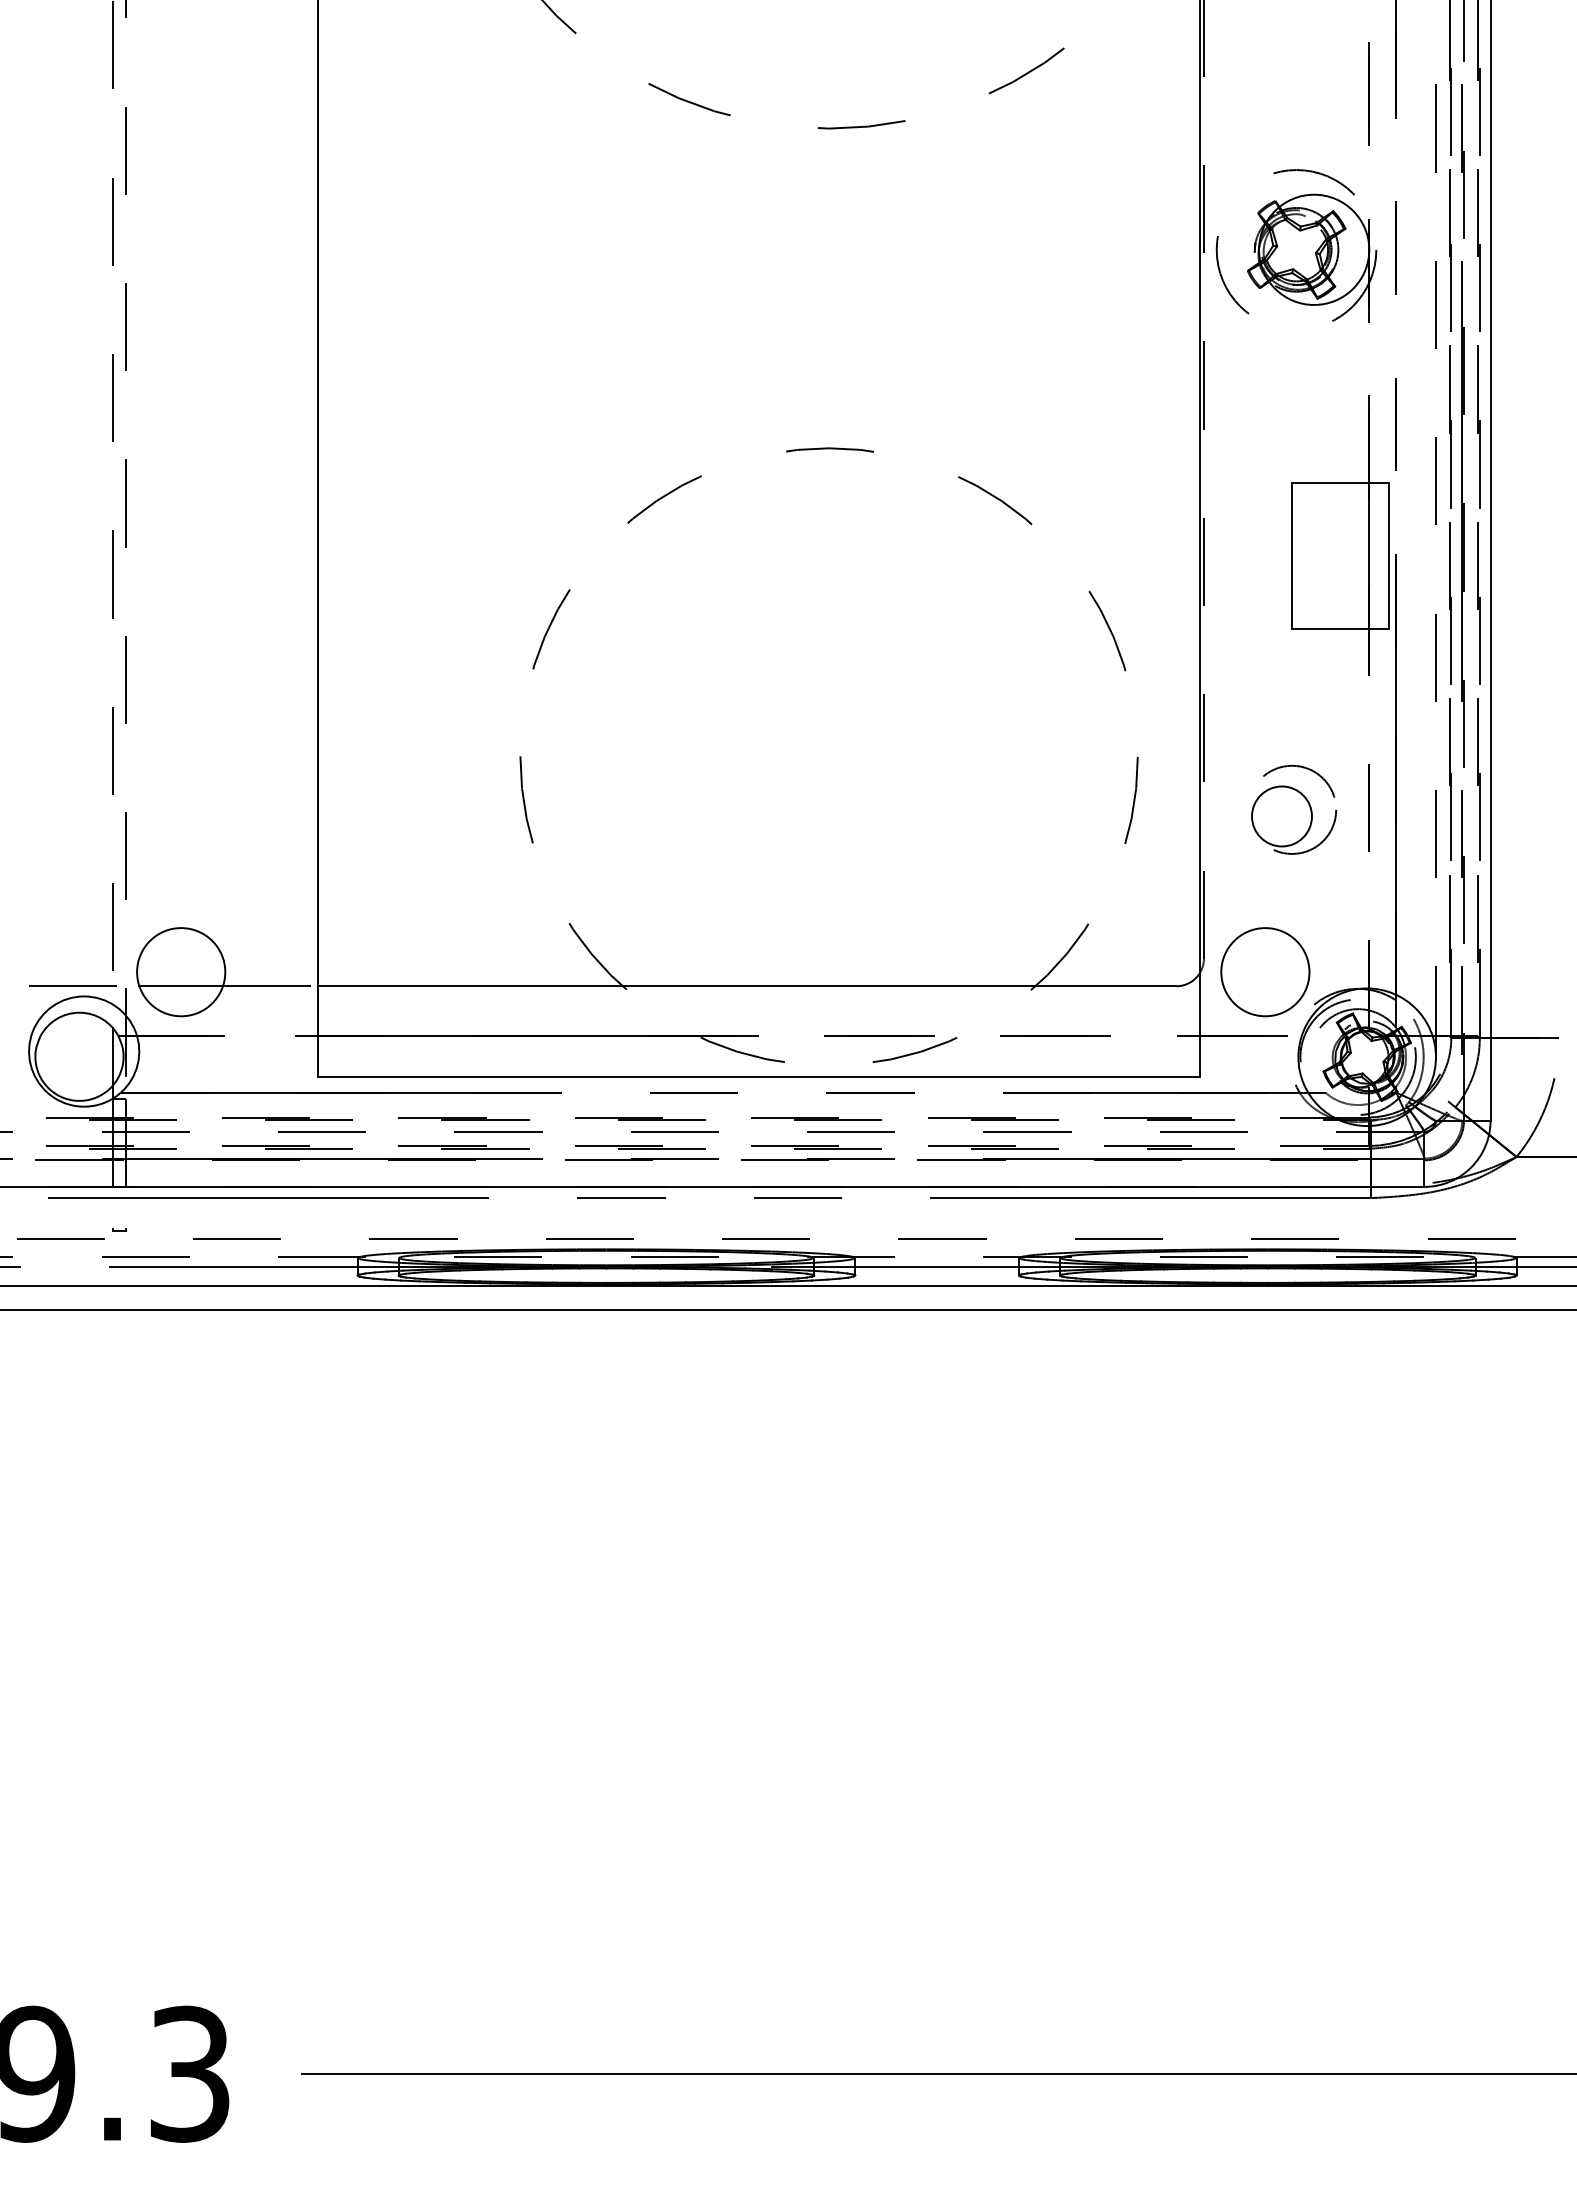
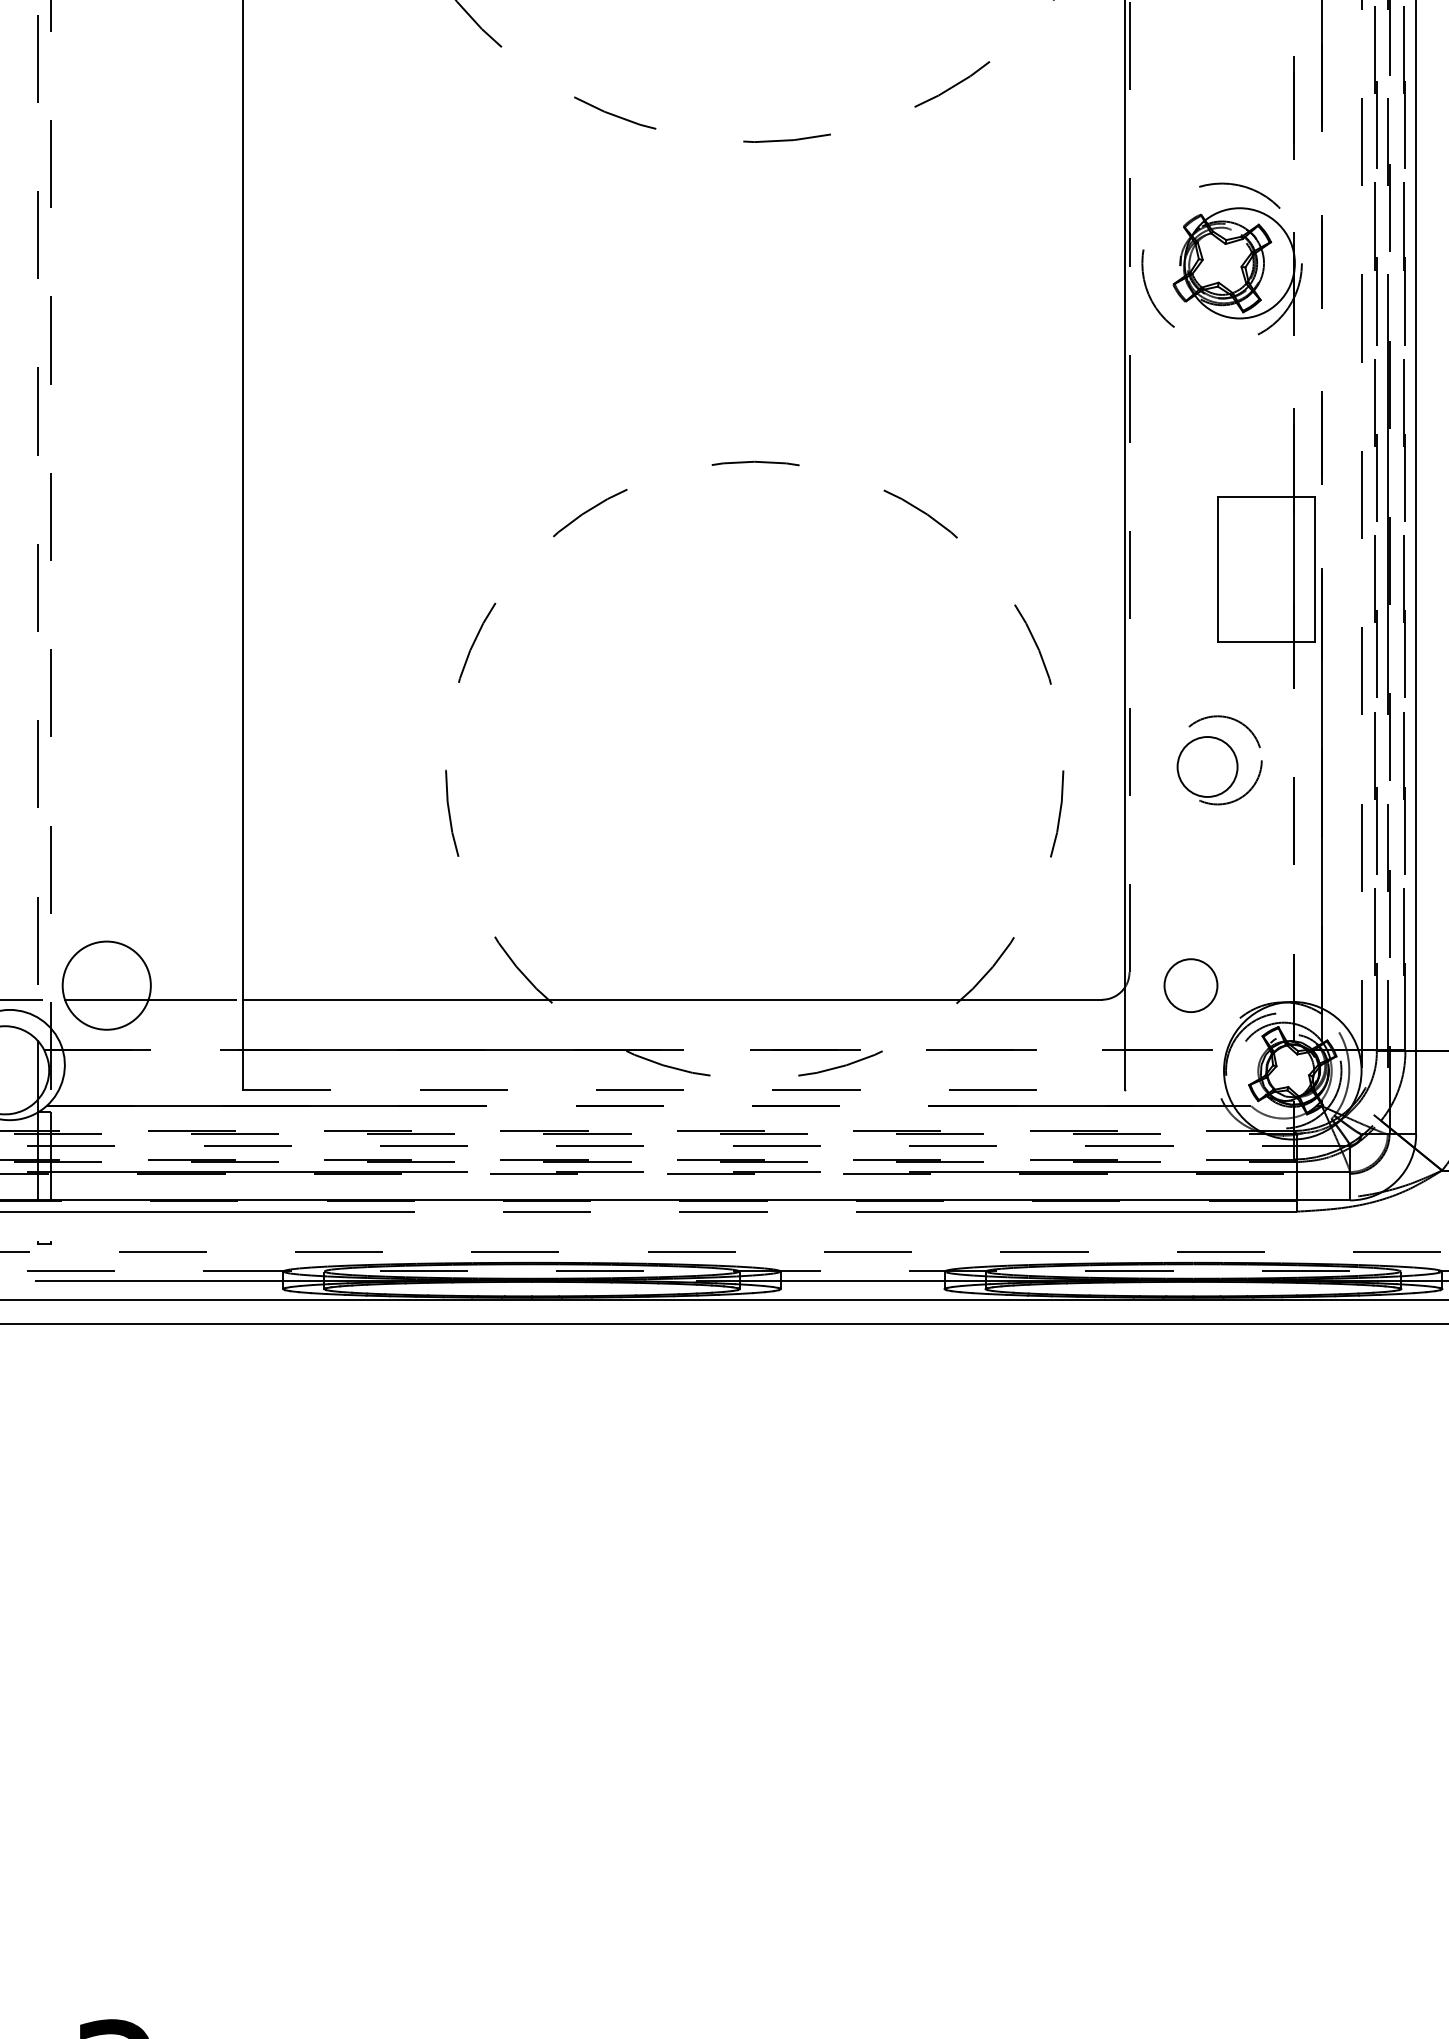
part: (1294, 809) -> (1220, 760), moved
circle: (1265, 972) -> (1191, 986), size x0.6
line: (758, 1076) -> (684, 1090), solid -> dashed

